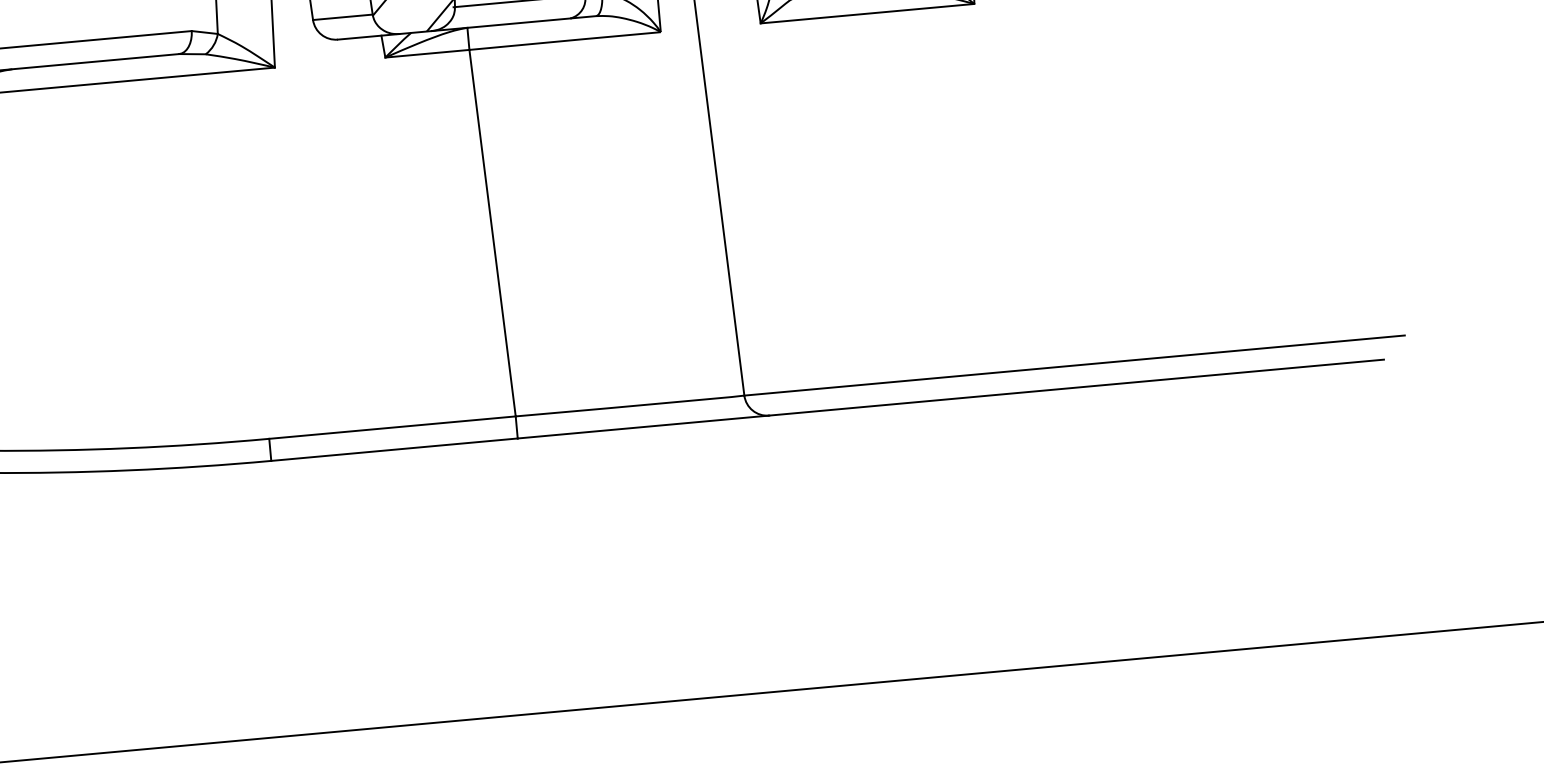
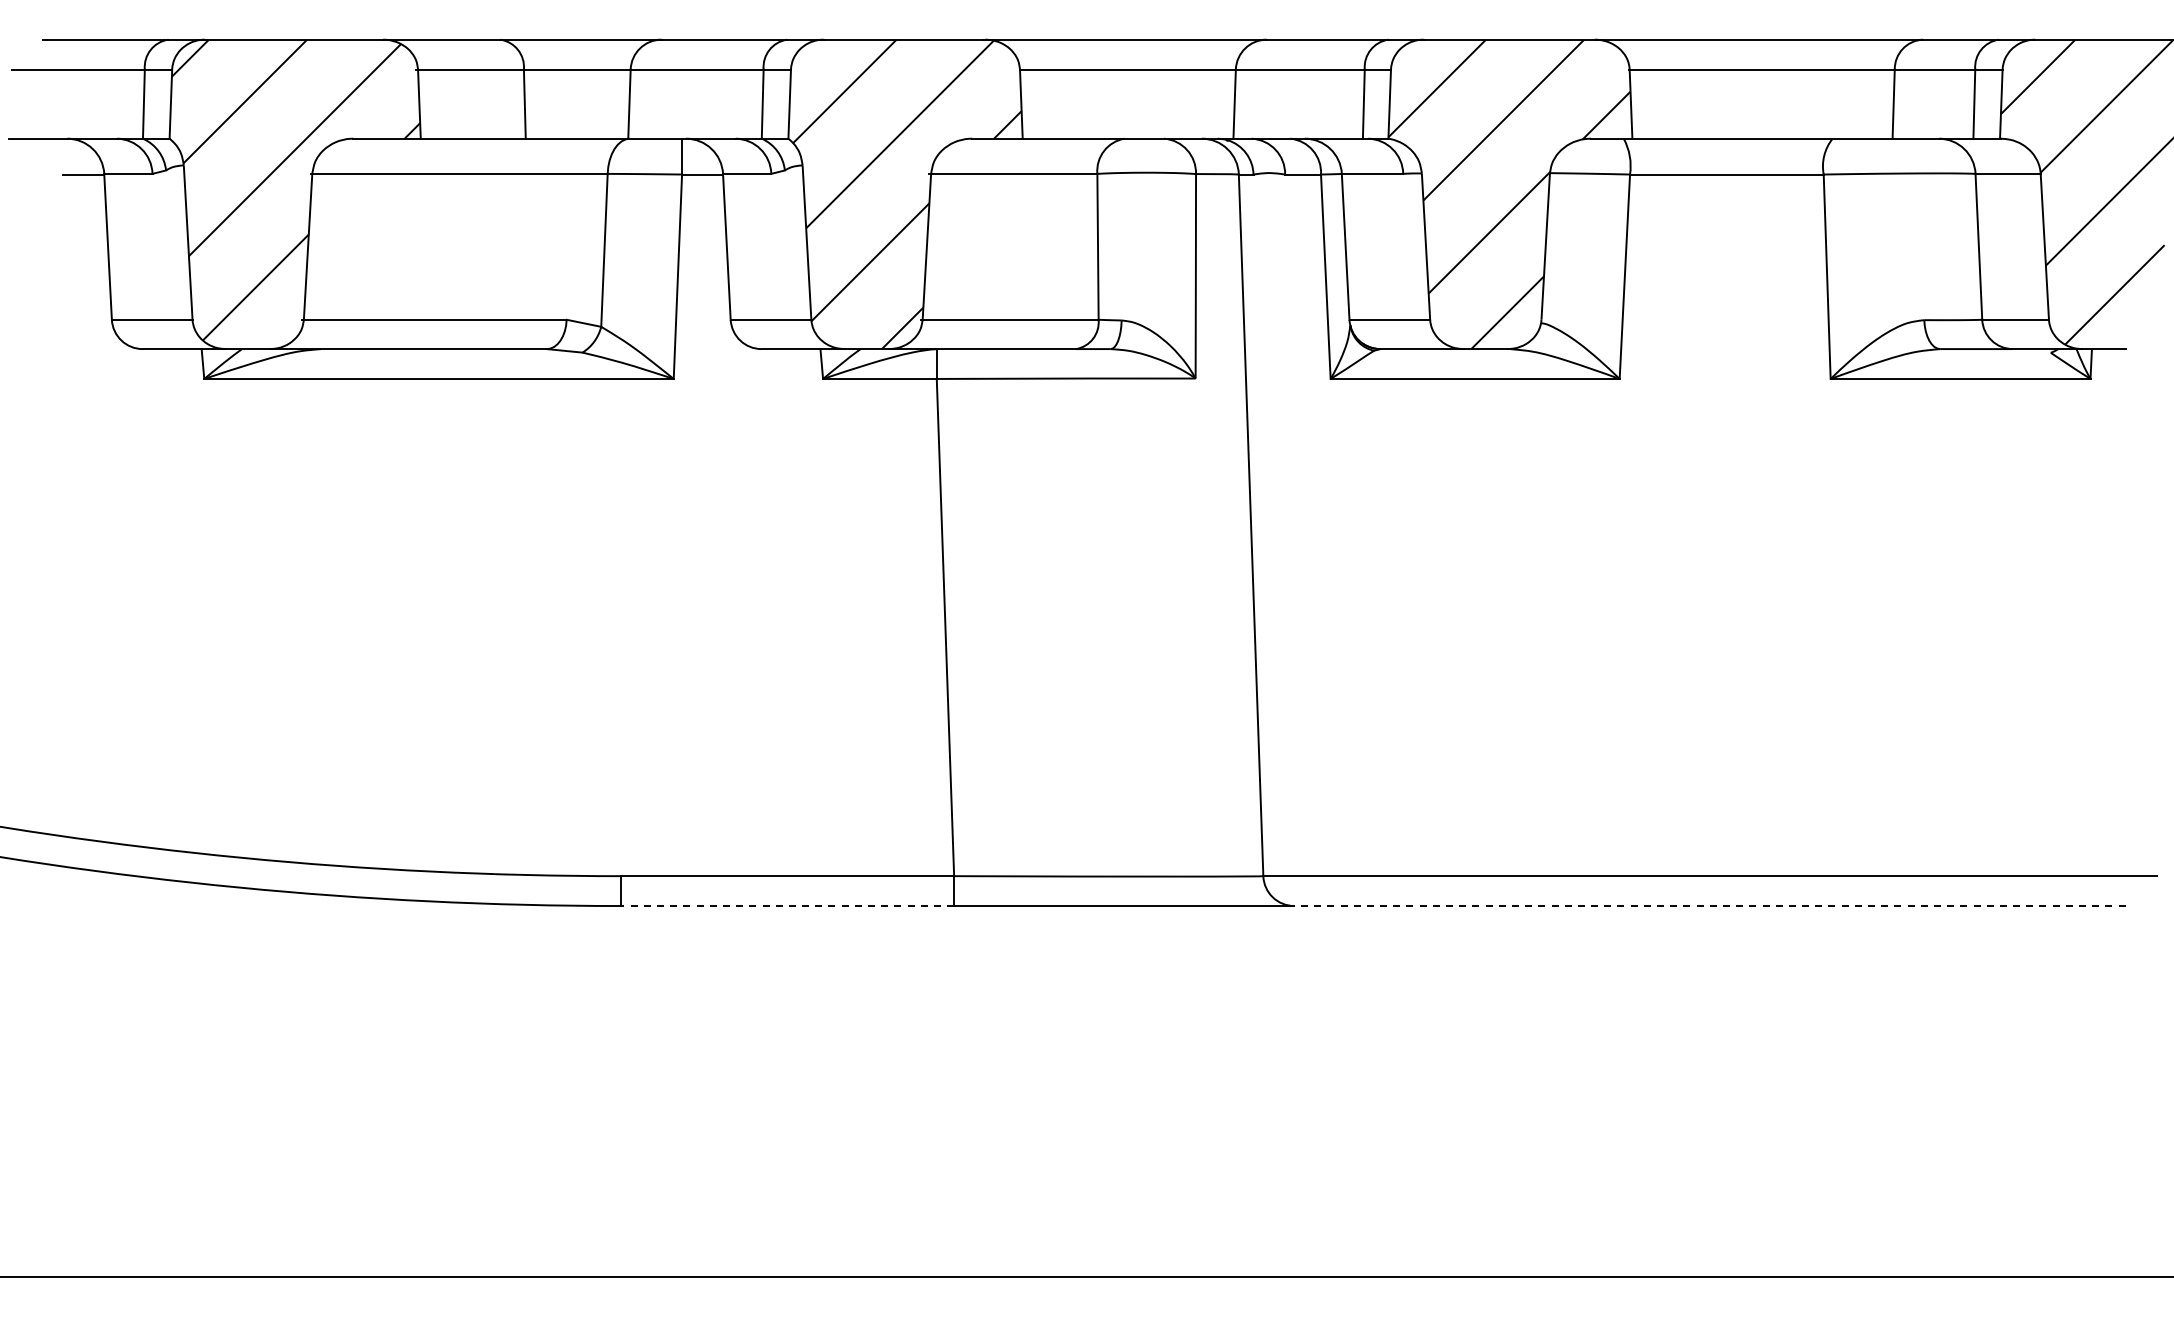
line: (1076, 388) -> (1709, 906), solid -> dashed
line: (394, 450) -> (787, 906), solid -> dashed

